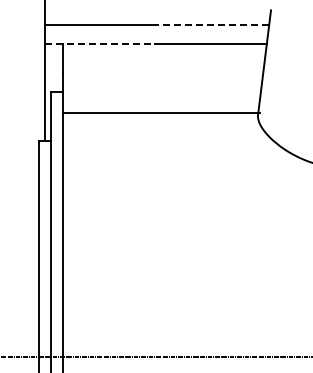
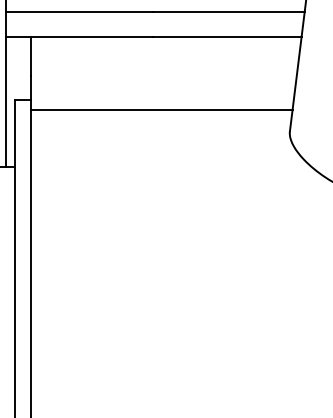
line: (212, 25) -> (229, 12), dashed -> solid
line: (100, 43) -> (80, 36), dashed -> solid
line: (161, 112) -> (161, 109), moved

